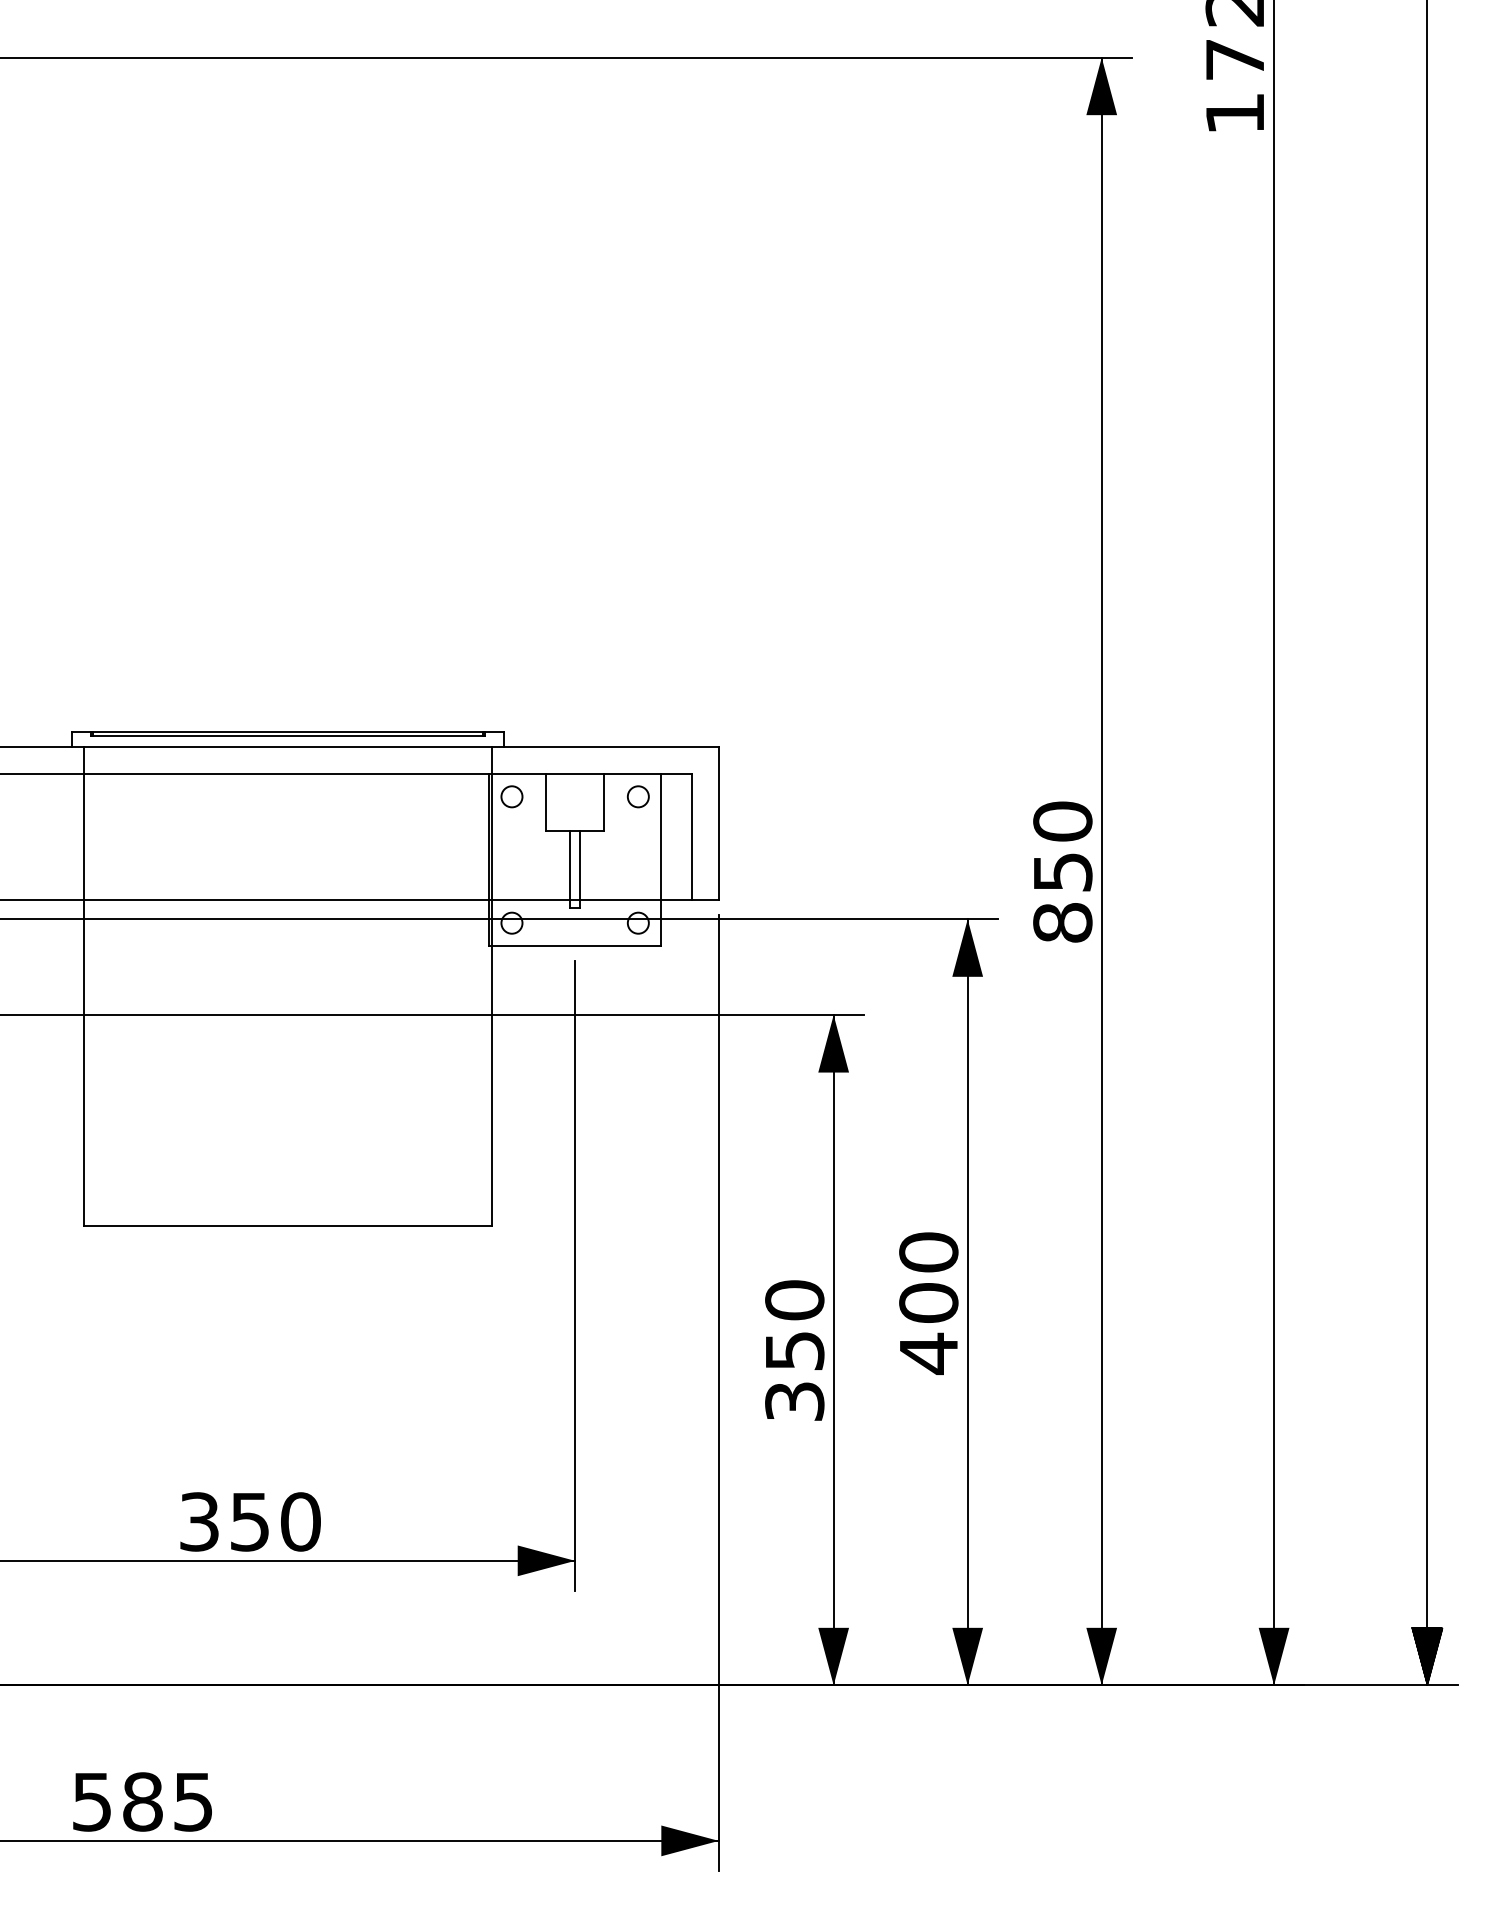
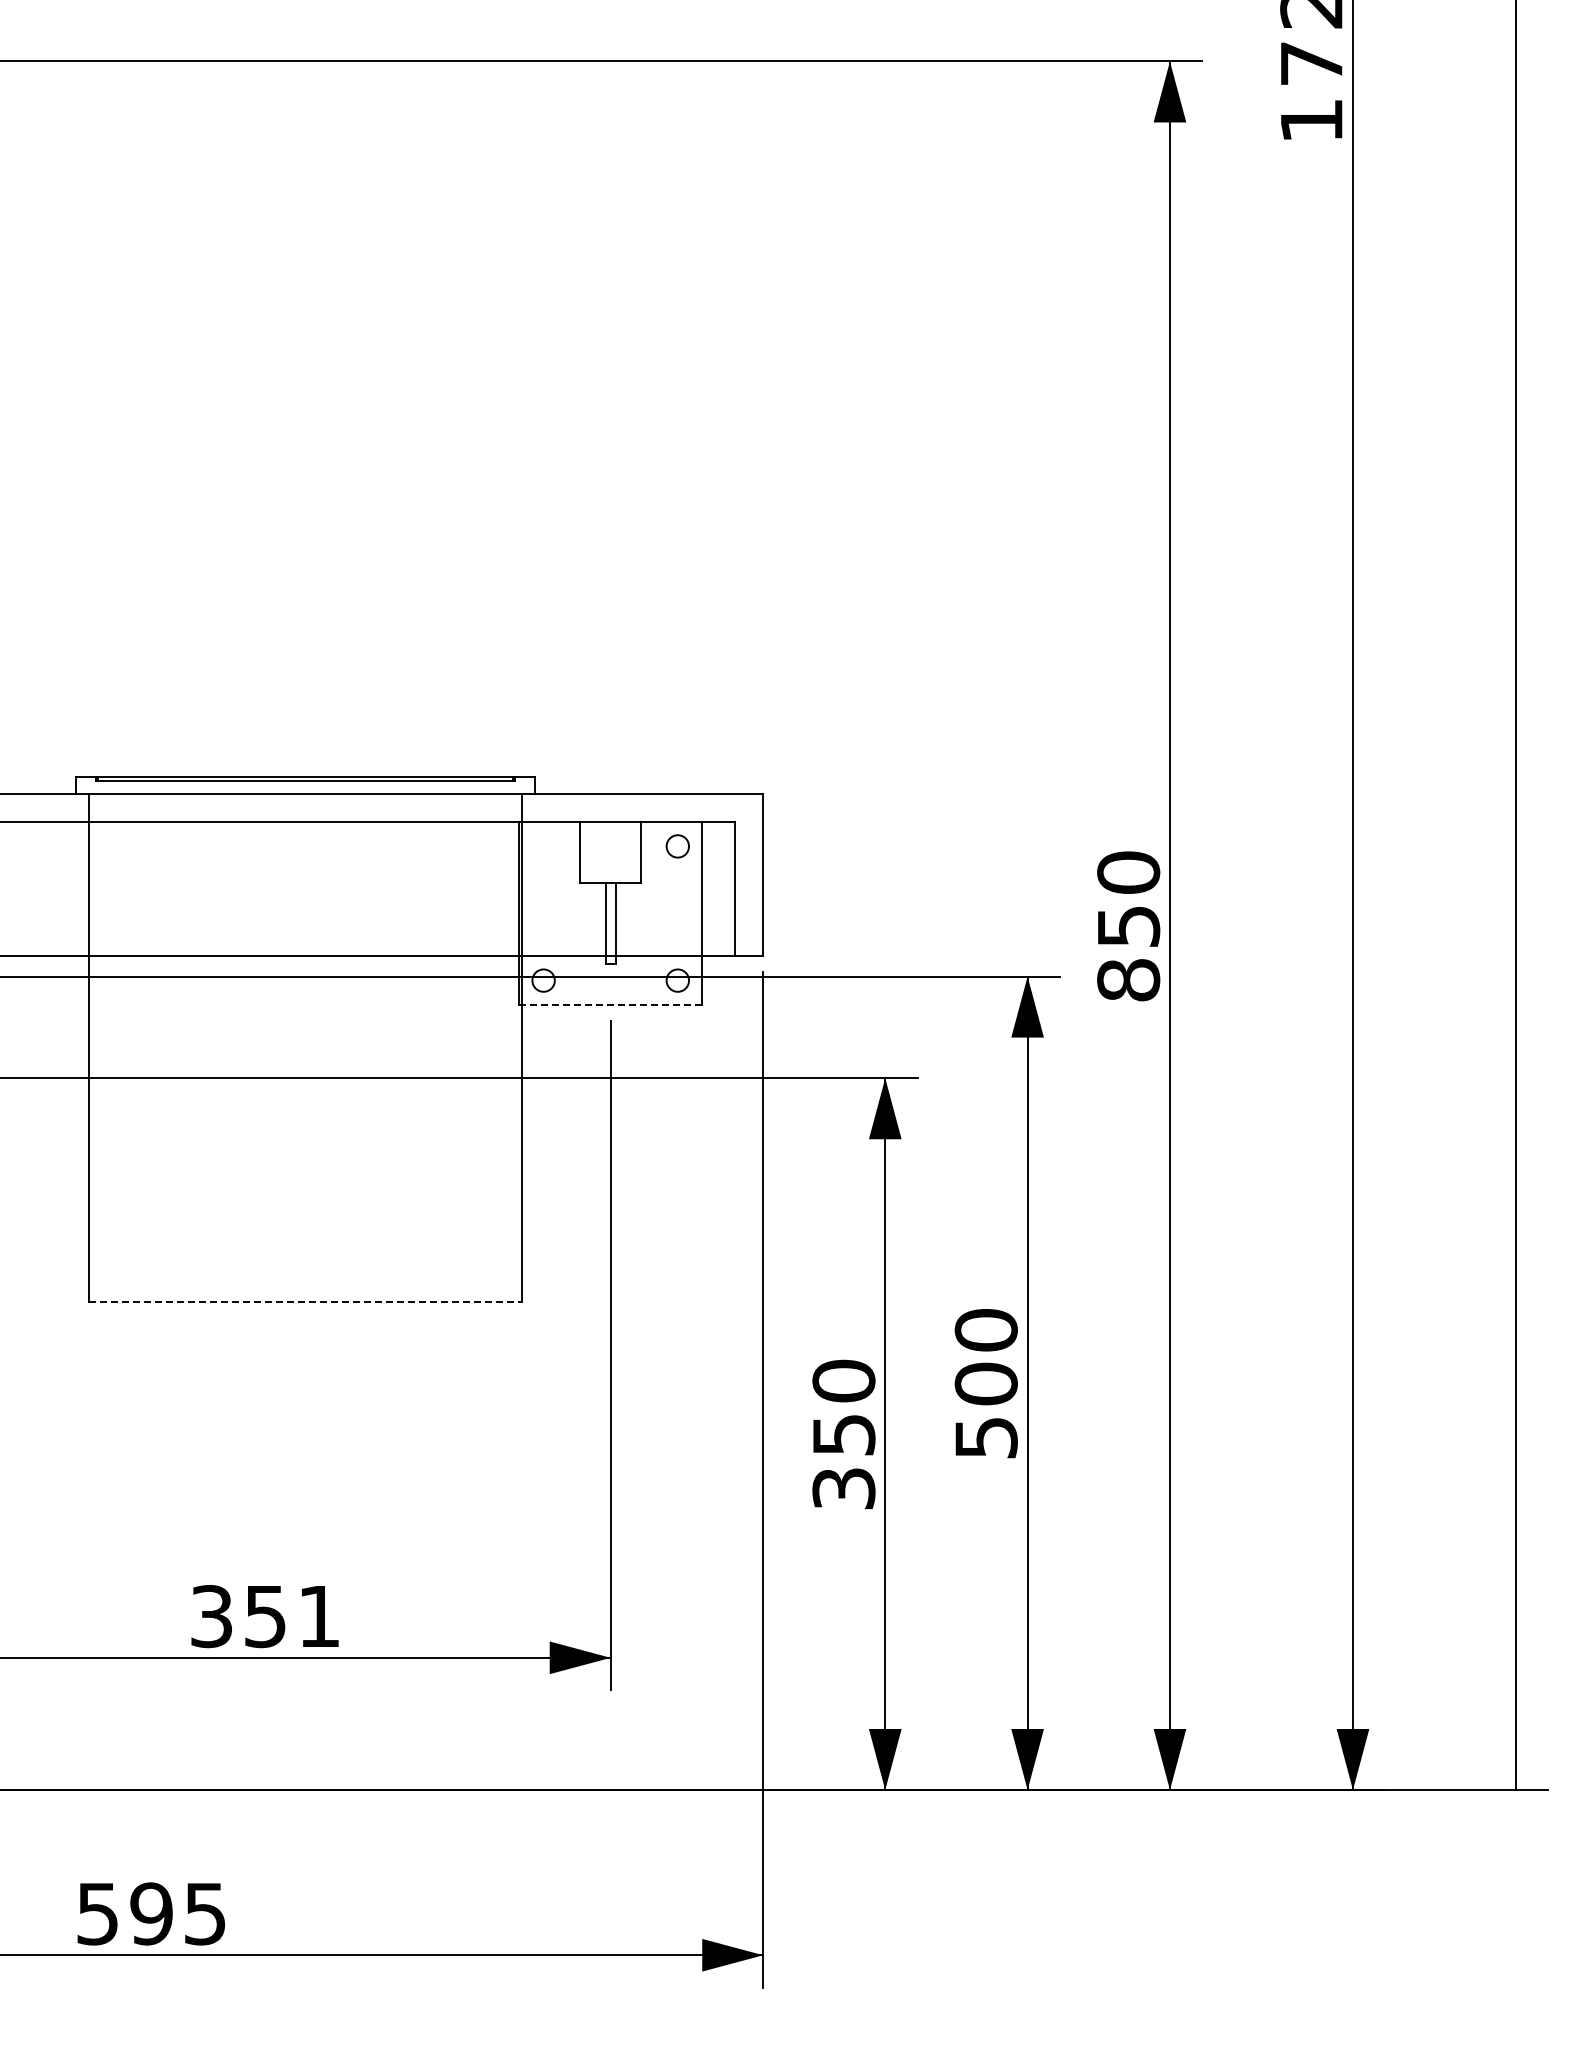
circle: (511, 796) -> (543, 846), removed
line: (576, 946) -> (612, 1005), solid -> dashed
line: (287, 1225) -> (305, 1301), solid -> dashed
text: (928, 1353) -> (986, 1437), 400 -> 500
text: (300, 1521) -> (319, 1616), 350 -> 351
hatch: (1427, 1656) -> (1515, 1759), removed
text: (142, 1801) -> (151, 1913), 585 -> 595

